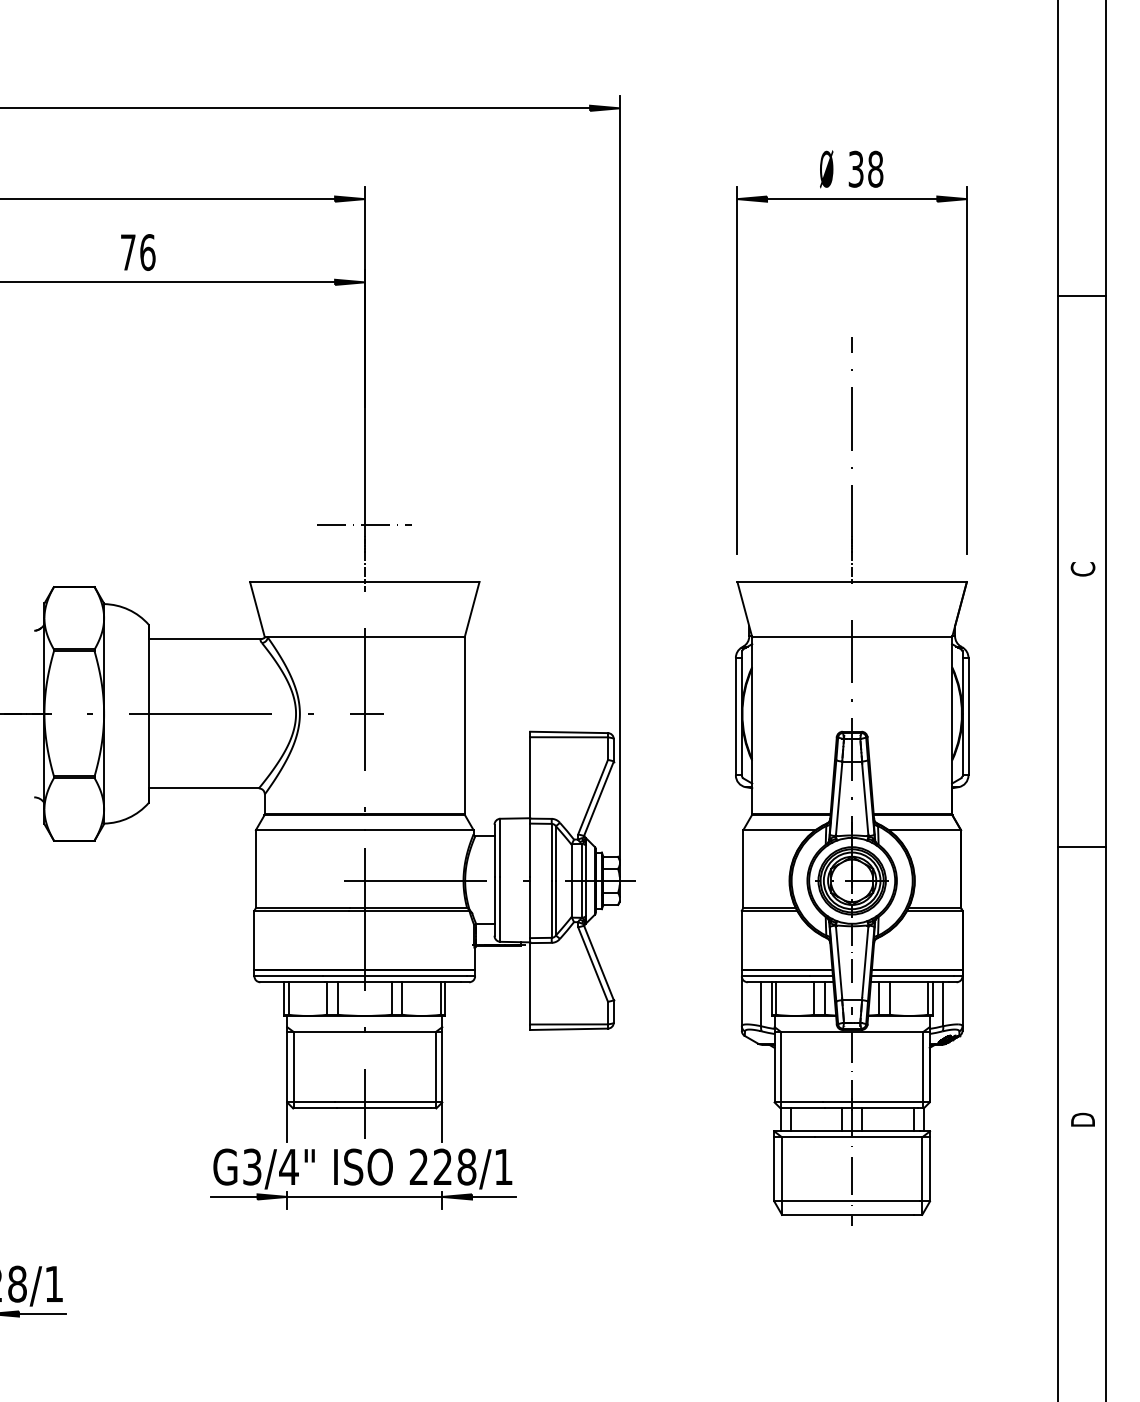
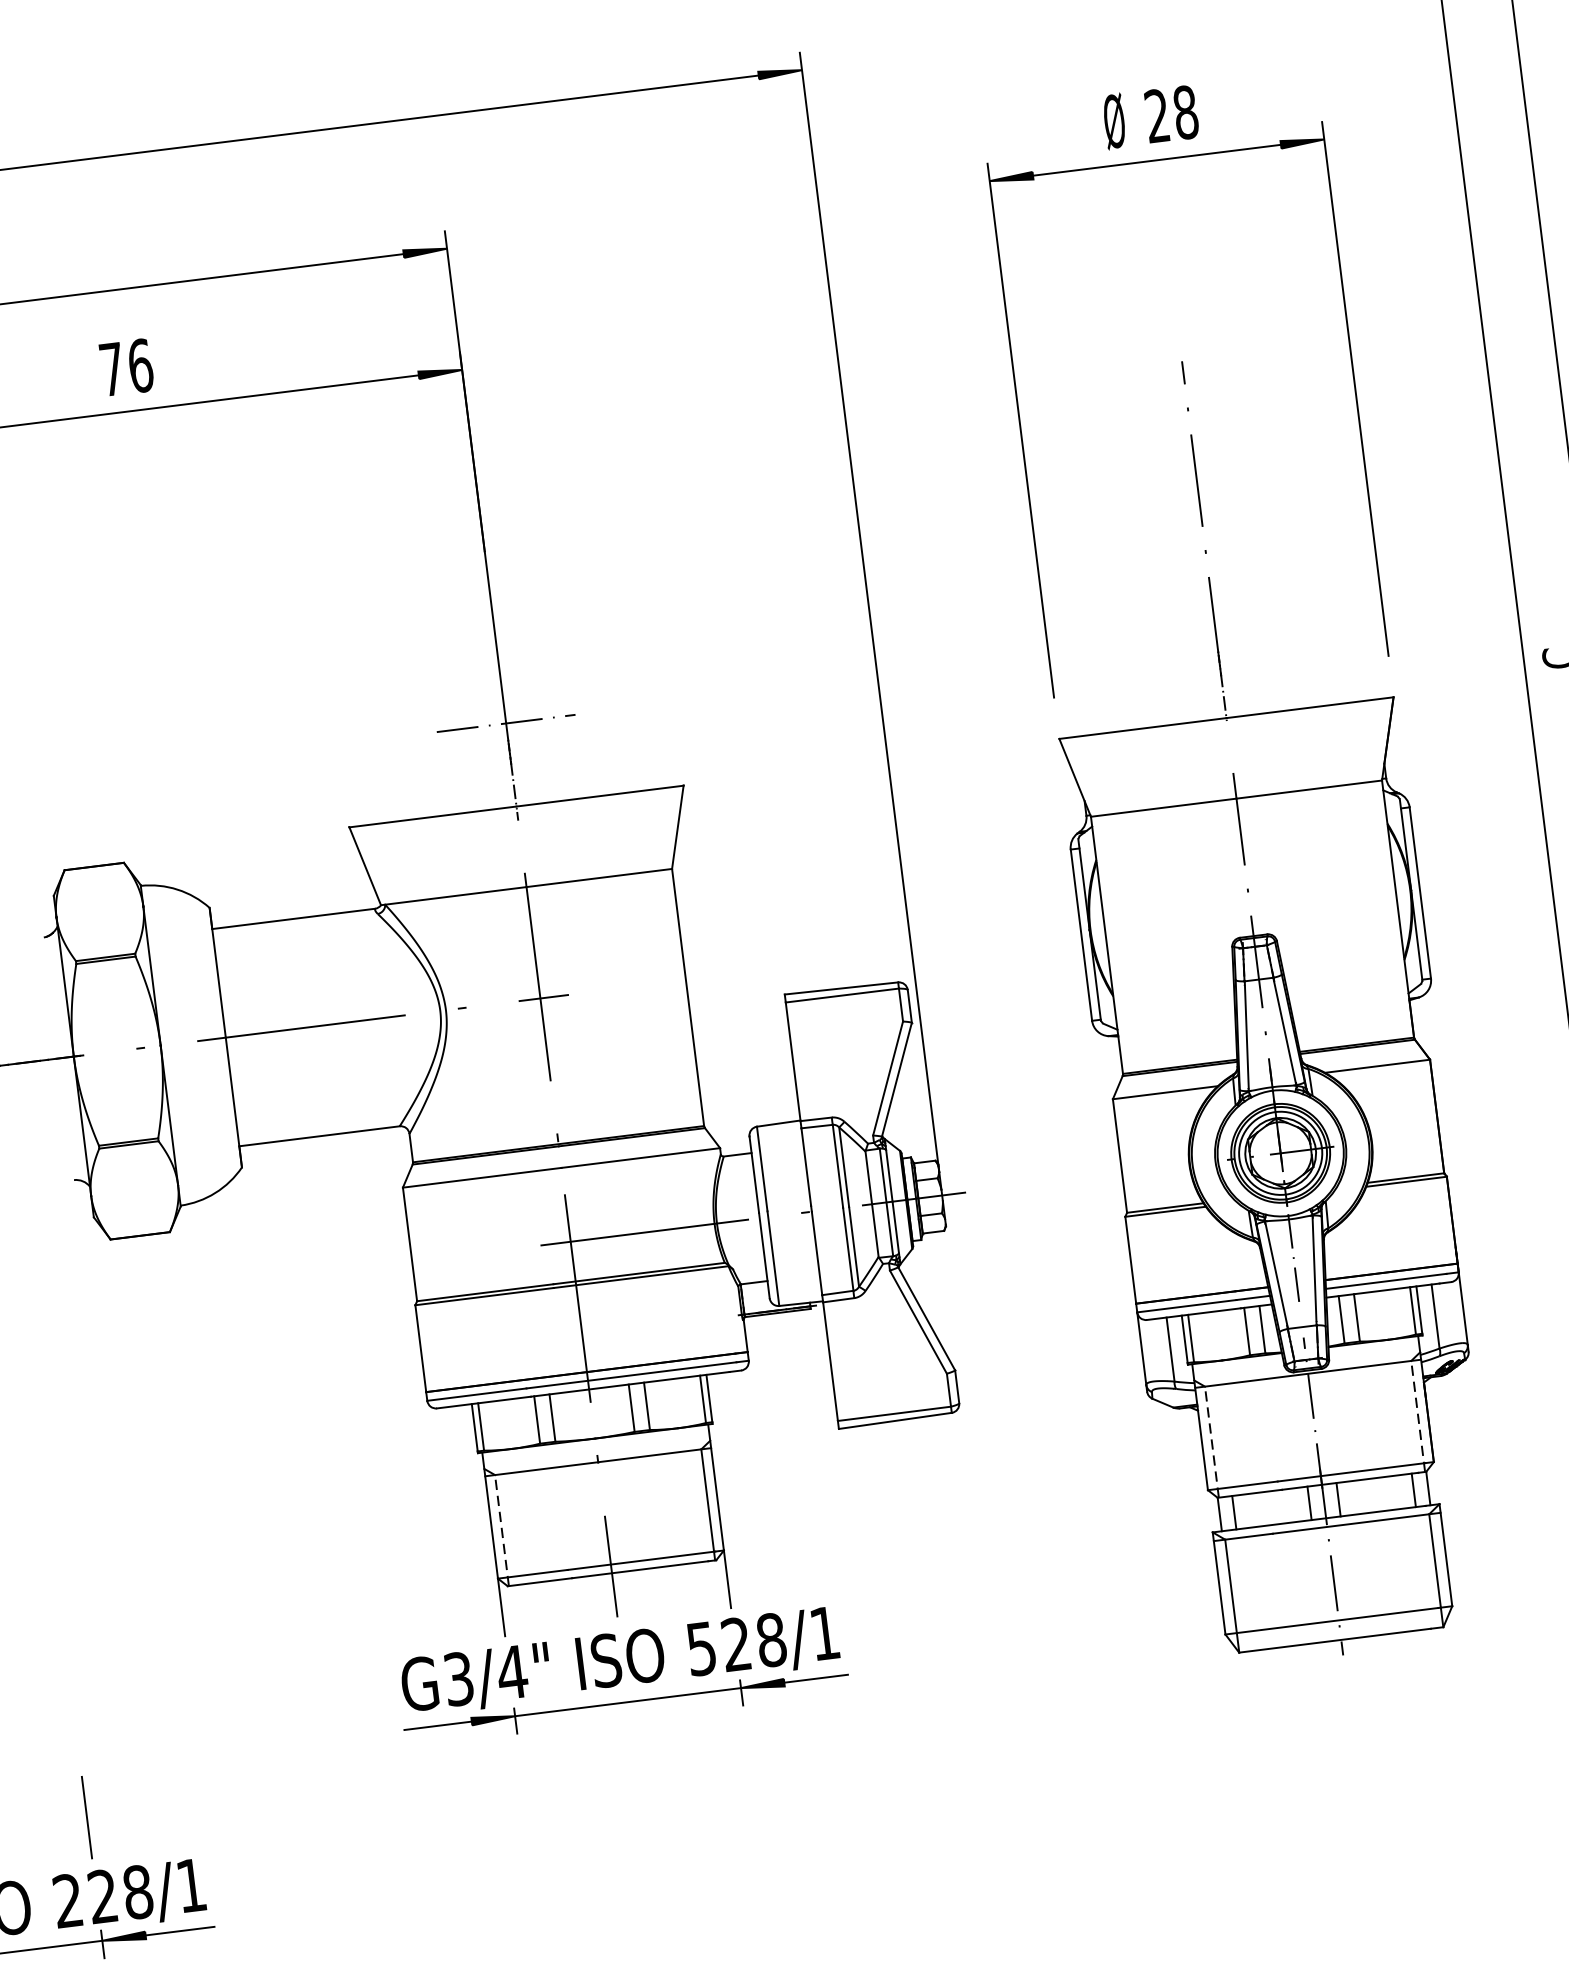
text: (855, 169) -> (1156, 116), 38 -> 28
line: (1081, 295) -> (1508, 259), removed
line: (293, 1069) -> (501, 1529), solid -> dashed
line: (781, 1069) -> (1211, 1440), solid -> dashed
line: (922, 1069) -> (1417, 1415), solid -> dashed
text: (418, 1166) -> (700, 1648), 228/1 -> 528/1

